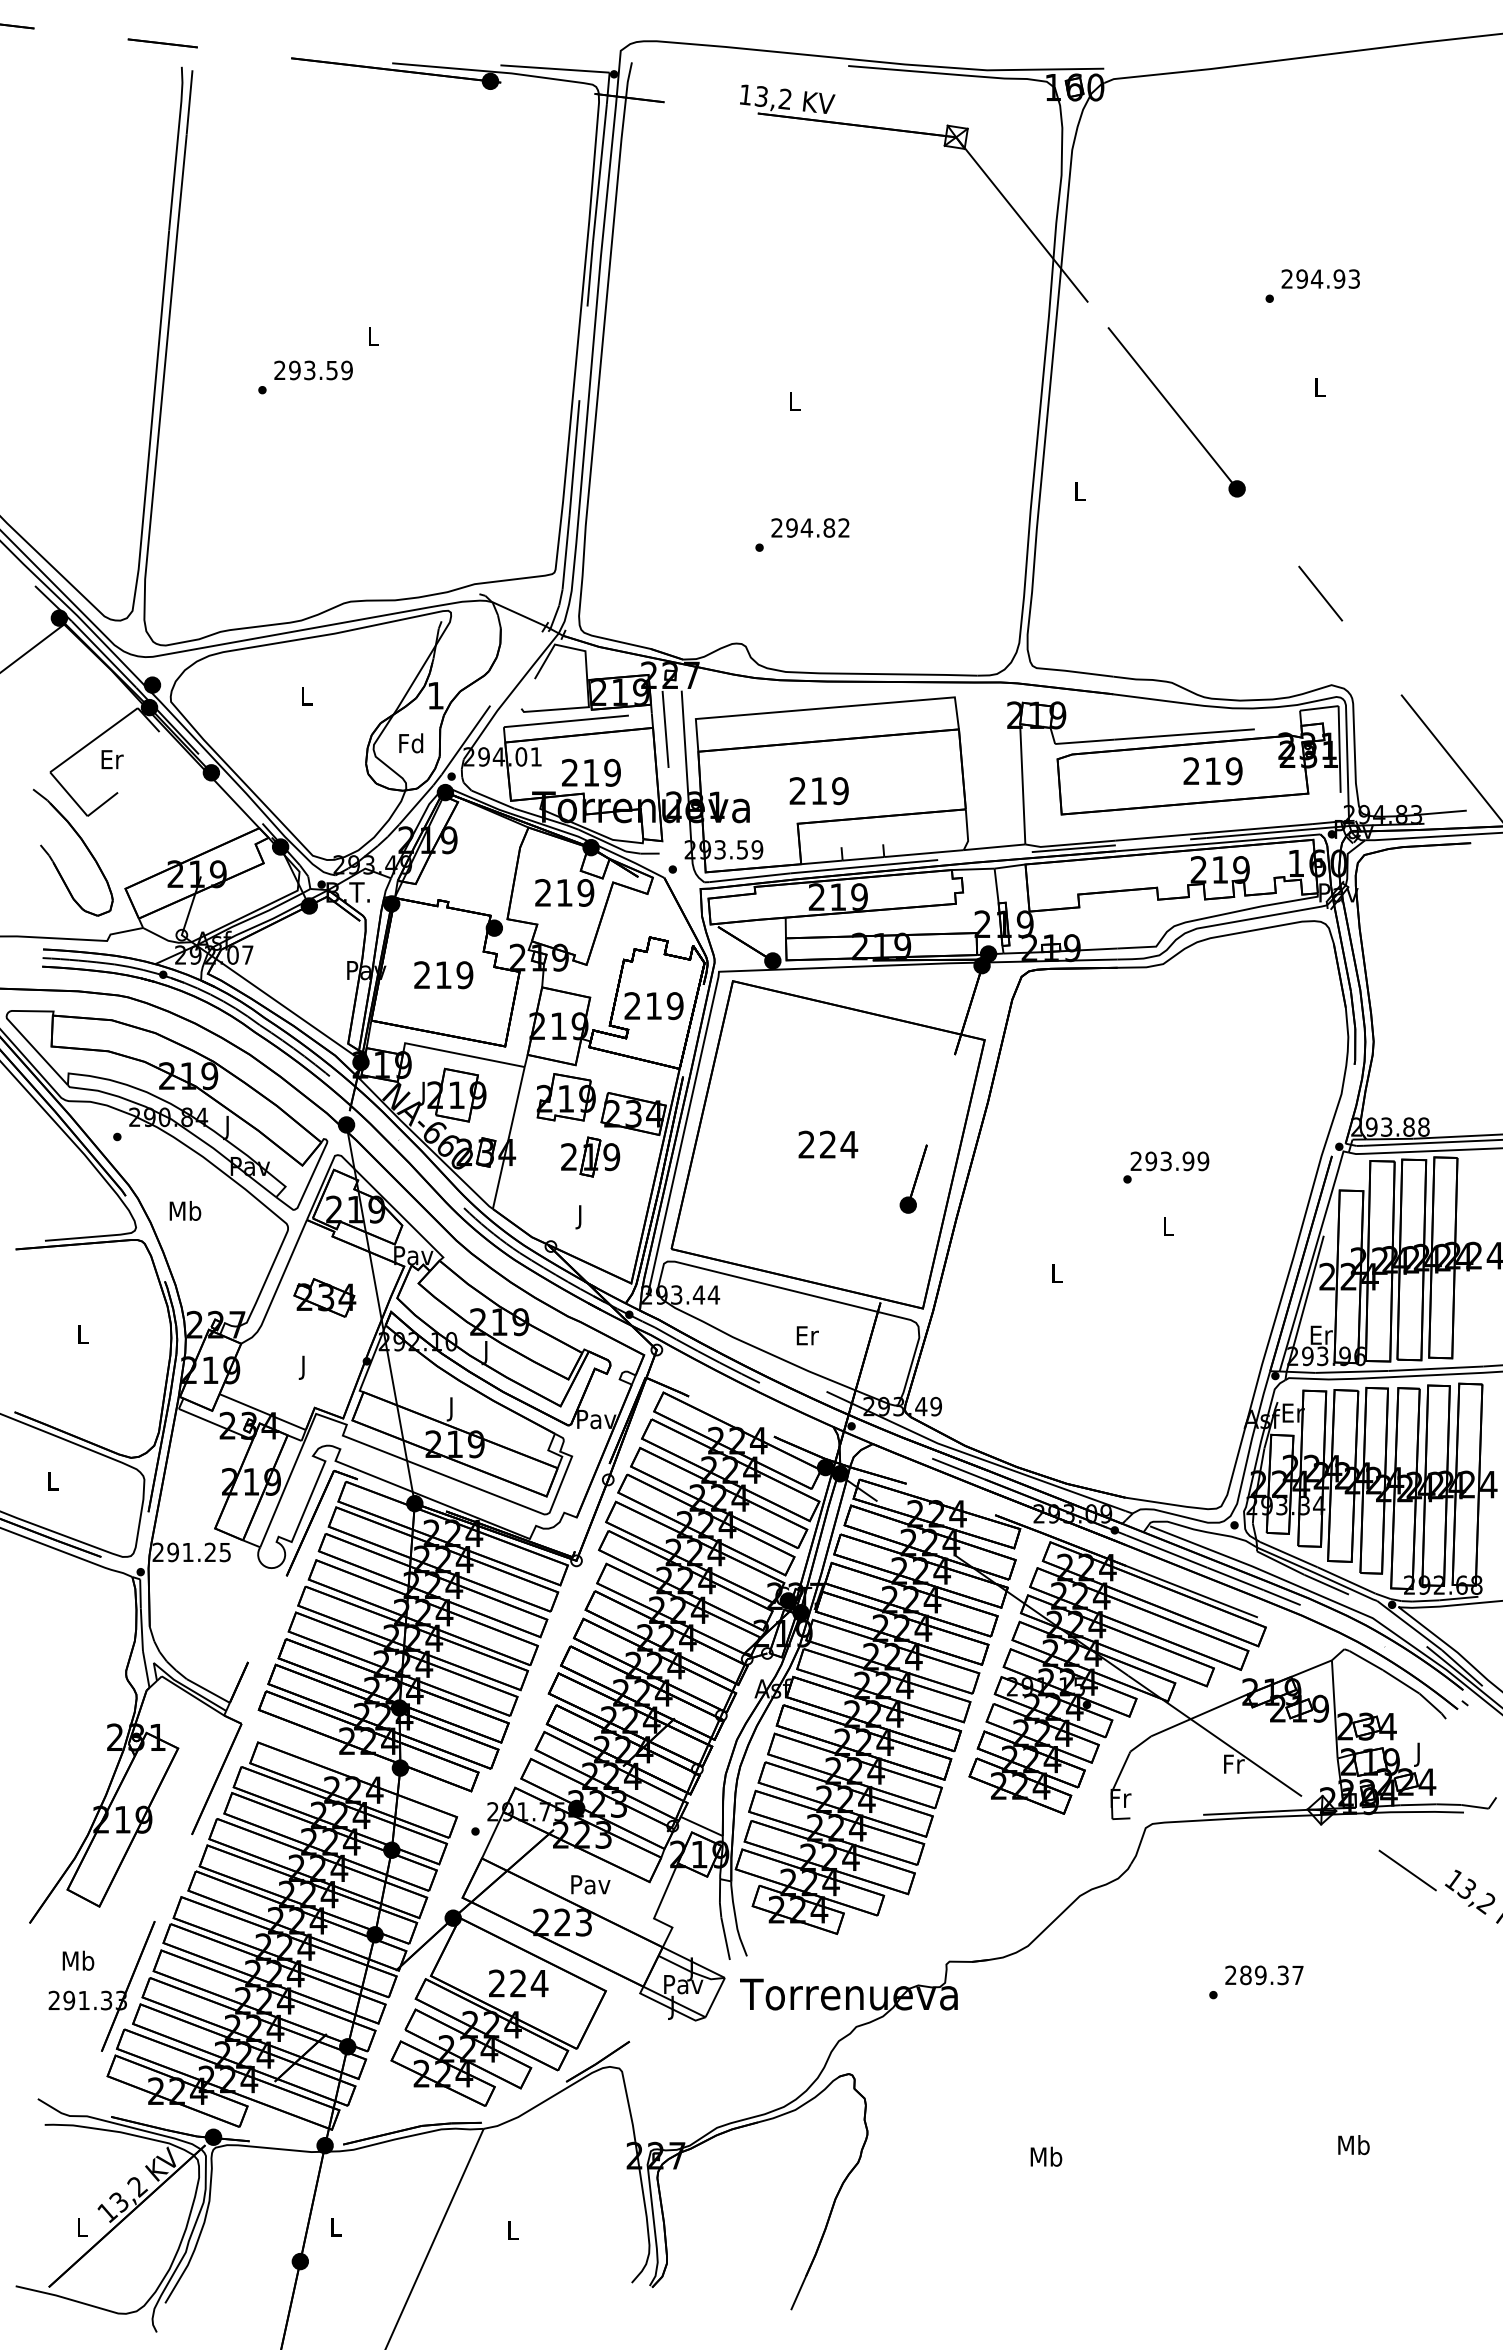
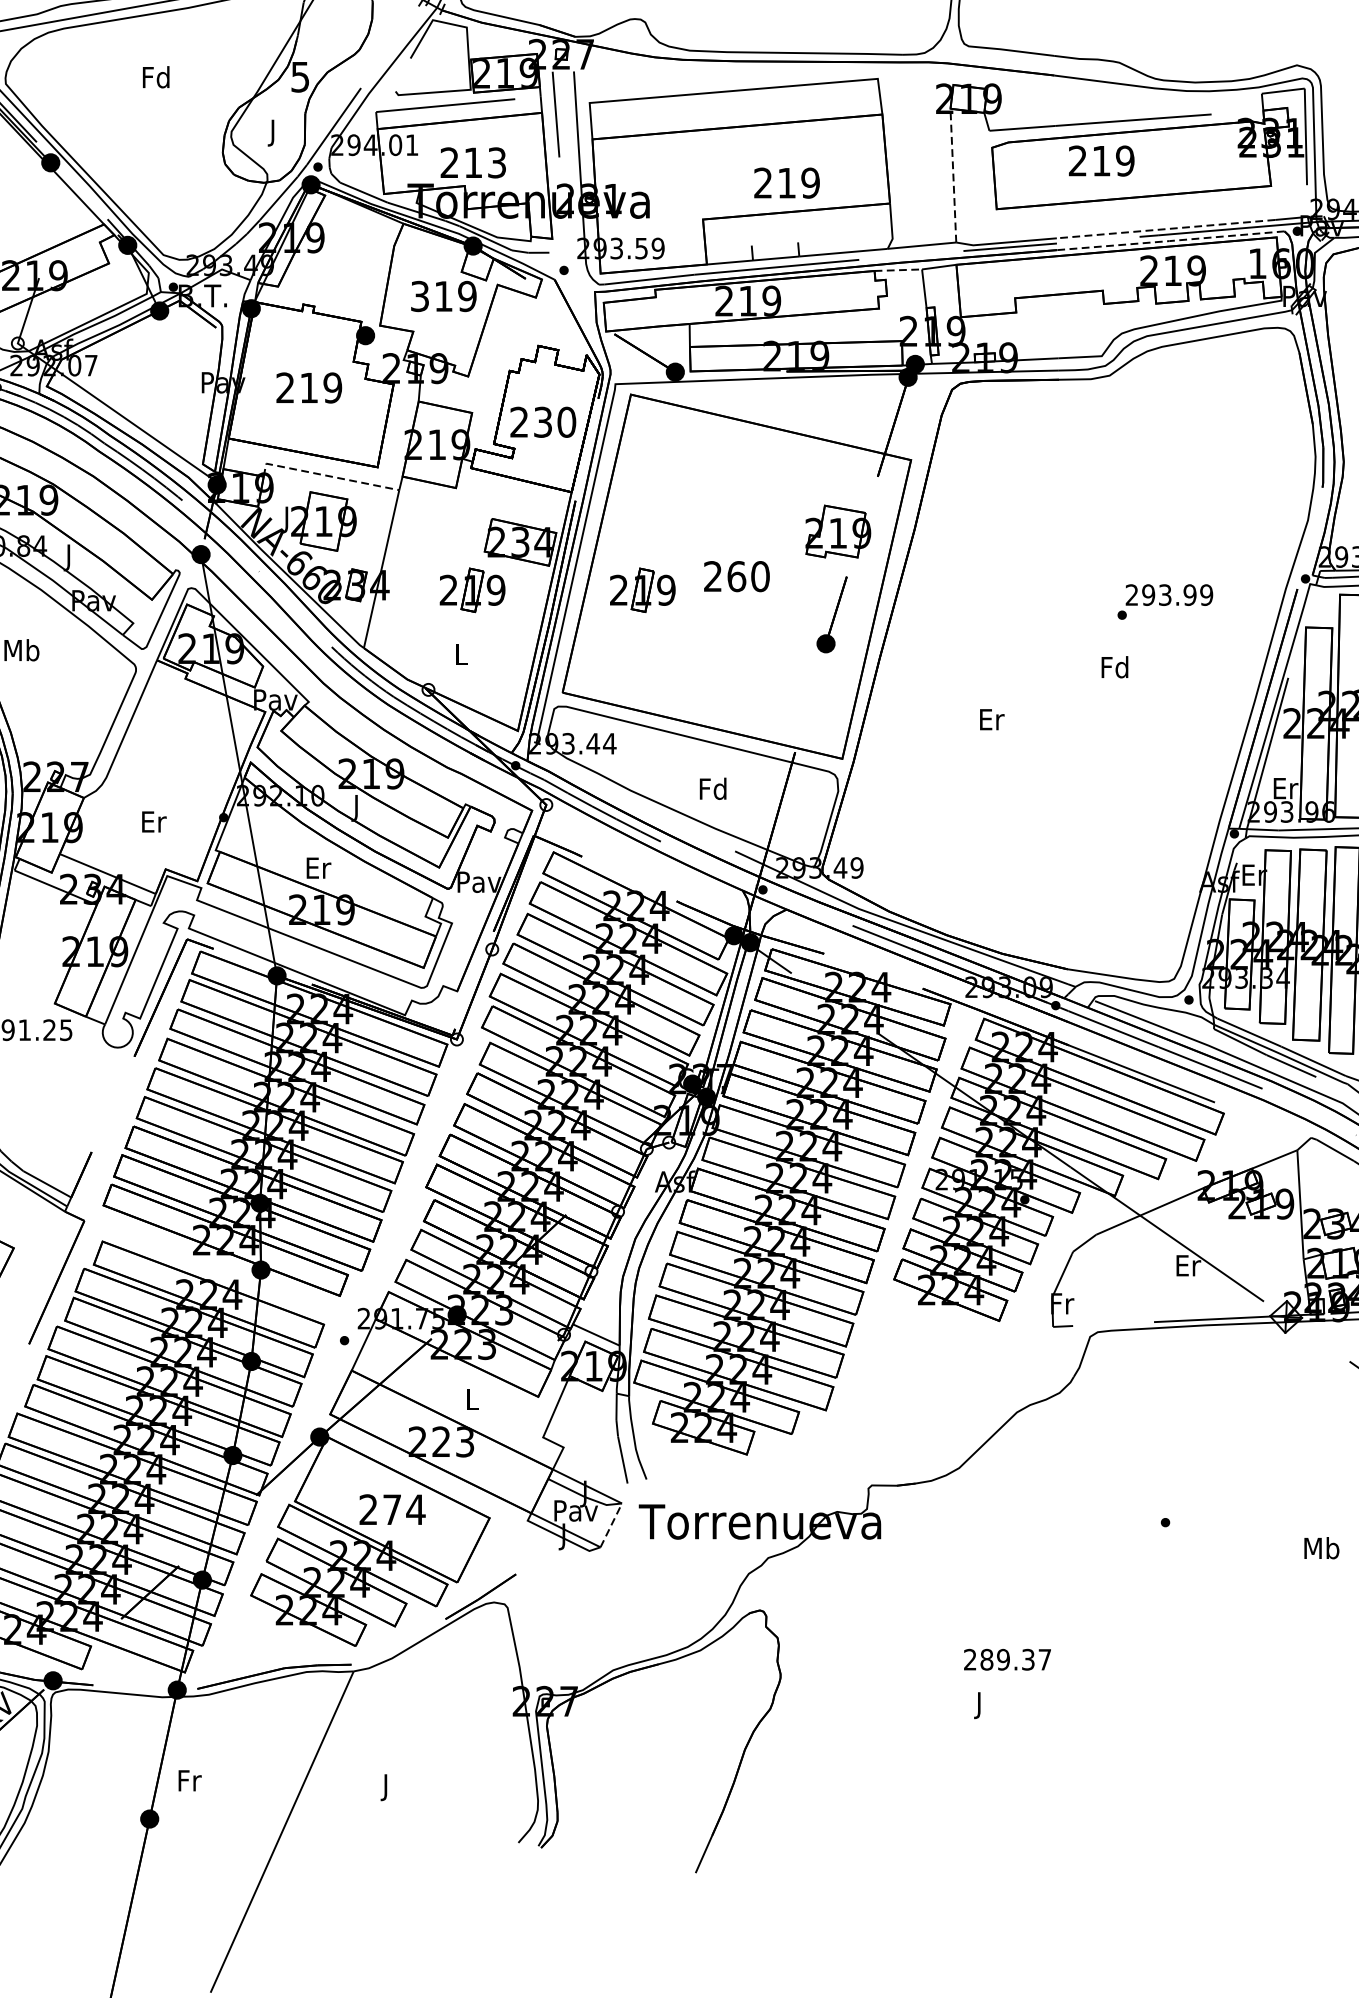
text: (306, 695) -> (156, 76), L -> Fd
text: (435, 695) -> (300, 76), 1 -> 5
text: (411, 745) -> (273, 132), Fd -> J
text: (1212, 771) -> (1101, 161), moved
text: (612, 772) -> (496, 162), 219 -> 213
line: (1022, 783) -> (953, 174), solid -> dashed
text: (818, 791) -> (786, 183), moved
line: (1213, 832) -> (1165, 229), solid -> dashed
line: (1217, 843) -> (1170, 241), solid -> dashed
line: (973, 869) -> (898, 270), solid -> dashed
text: (543, 892) -> (420, 295), 219 -> 319
text: (664, 1006) -> (554, 422), 219 -> 230
line: (459, 1053) -> (326, 475), solid -> dashed
part: (565, 1097) -> (837, 531), moved
text: (838, 1144) -> (748, 576), 224 -> 260
part: (743, 1156) -> (642, 589), added
text: (1166, 1167) -> (1165, 601), moved
text: (580, 1217) -> (461, 657), J -> L
text: (1167, 1226) -> (1114, 667), L -> Fd
text: (1057, 1272) -> (992, 718), L -> Er
part: (324, 1297) -> (176, 746), removed
text: (806, 1335) -> (712, 788), Er -> Fd
text: (304, 1367) -> (154, 824), J -> Er
text: (452, 1409) -> (318, 871), J -> Er
text: (1234, 1763) -> (1188, 1264), Fr -> Er
text: (590, 1884) -> (472, 1399), Pav -> L
text: (1264, 1975) -> (1007, 1659), moved
text: (518, 1983) -> (392, 1509), 224 -> 274
line: (715, 1997) -> (611, 1525), solid -> dashed
text: (1353, 2145) -> (1321, 1548), moved
text: (1046, 2158) -> (979, 1704), Mb -> J
text: (336, 2226) -> (189, 1780), L -> Fr
text: (513, 2233) -> (386, 1787), L -> J

